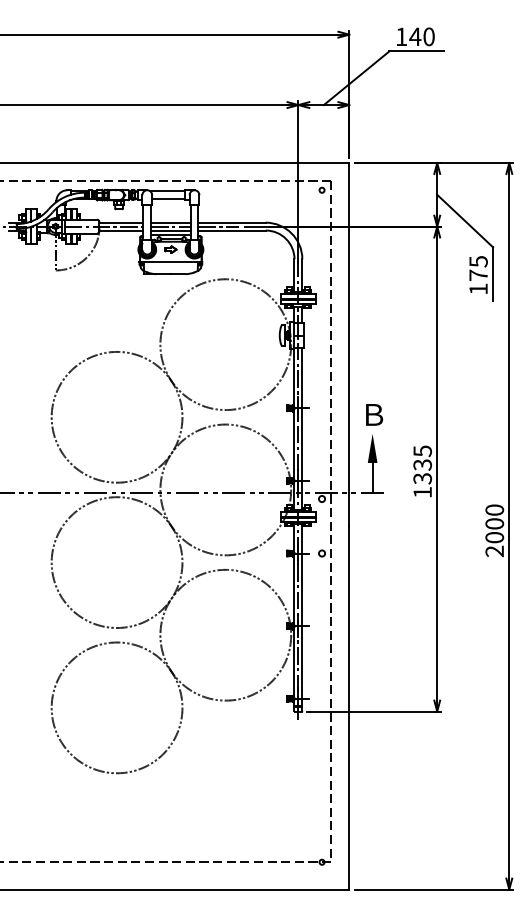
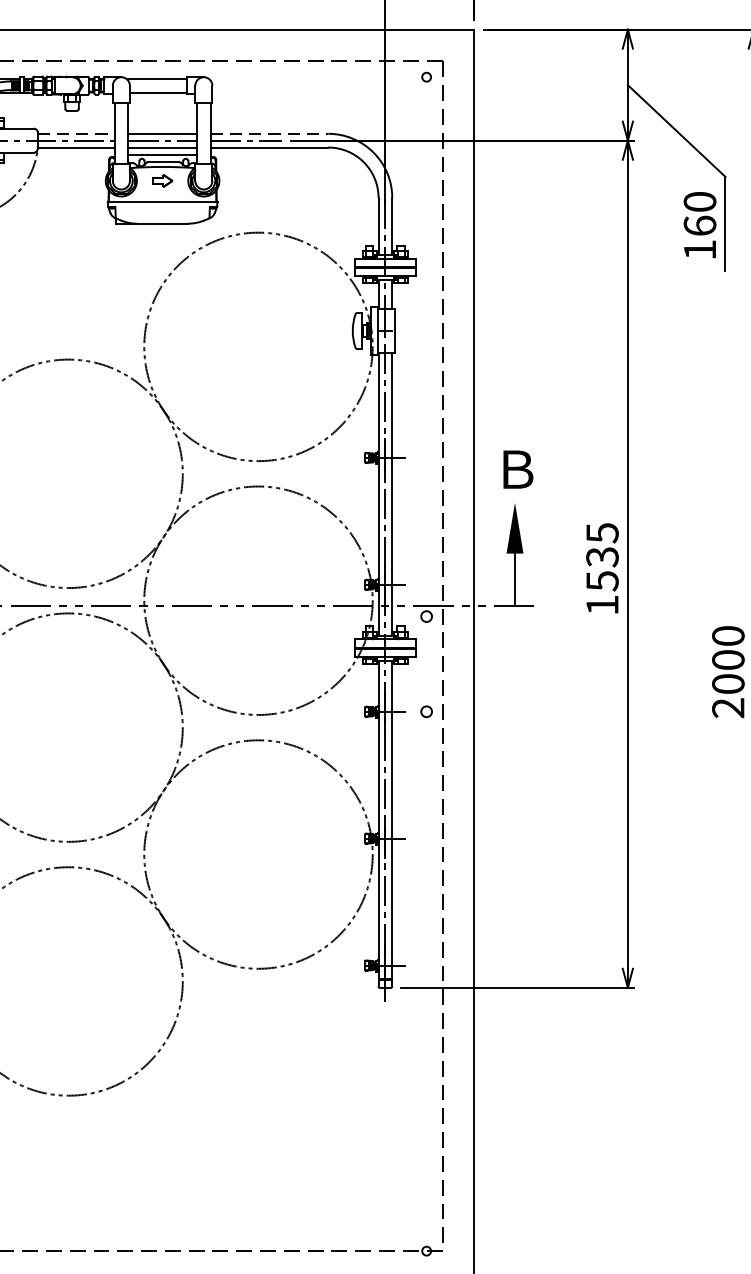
line: (121, 222) -> (76, 133), solid -> dashed
line: (232, 222) -> (270, 133), solid -> dashed
text: (478, 268) -> (699, 213), 175 -> 160
text: (422, 478) -> (602, 580), 1335 -> 1535

